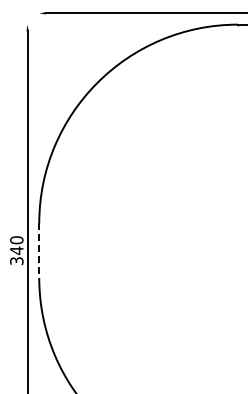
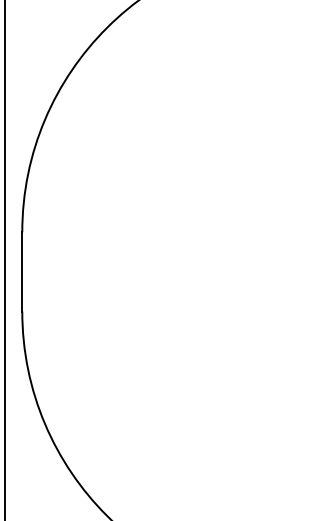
line: (39, 251) -> (22, 273), dashed -> solid

